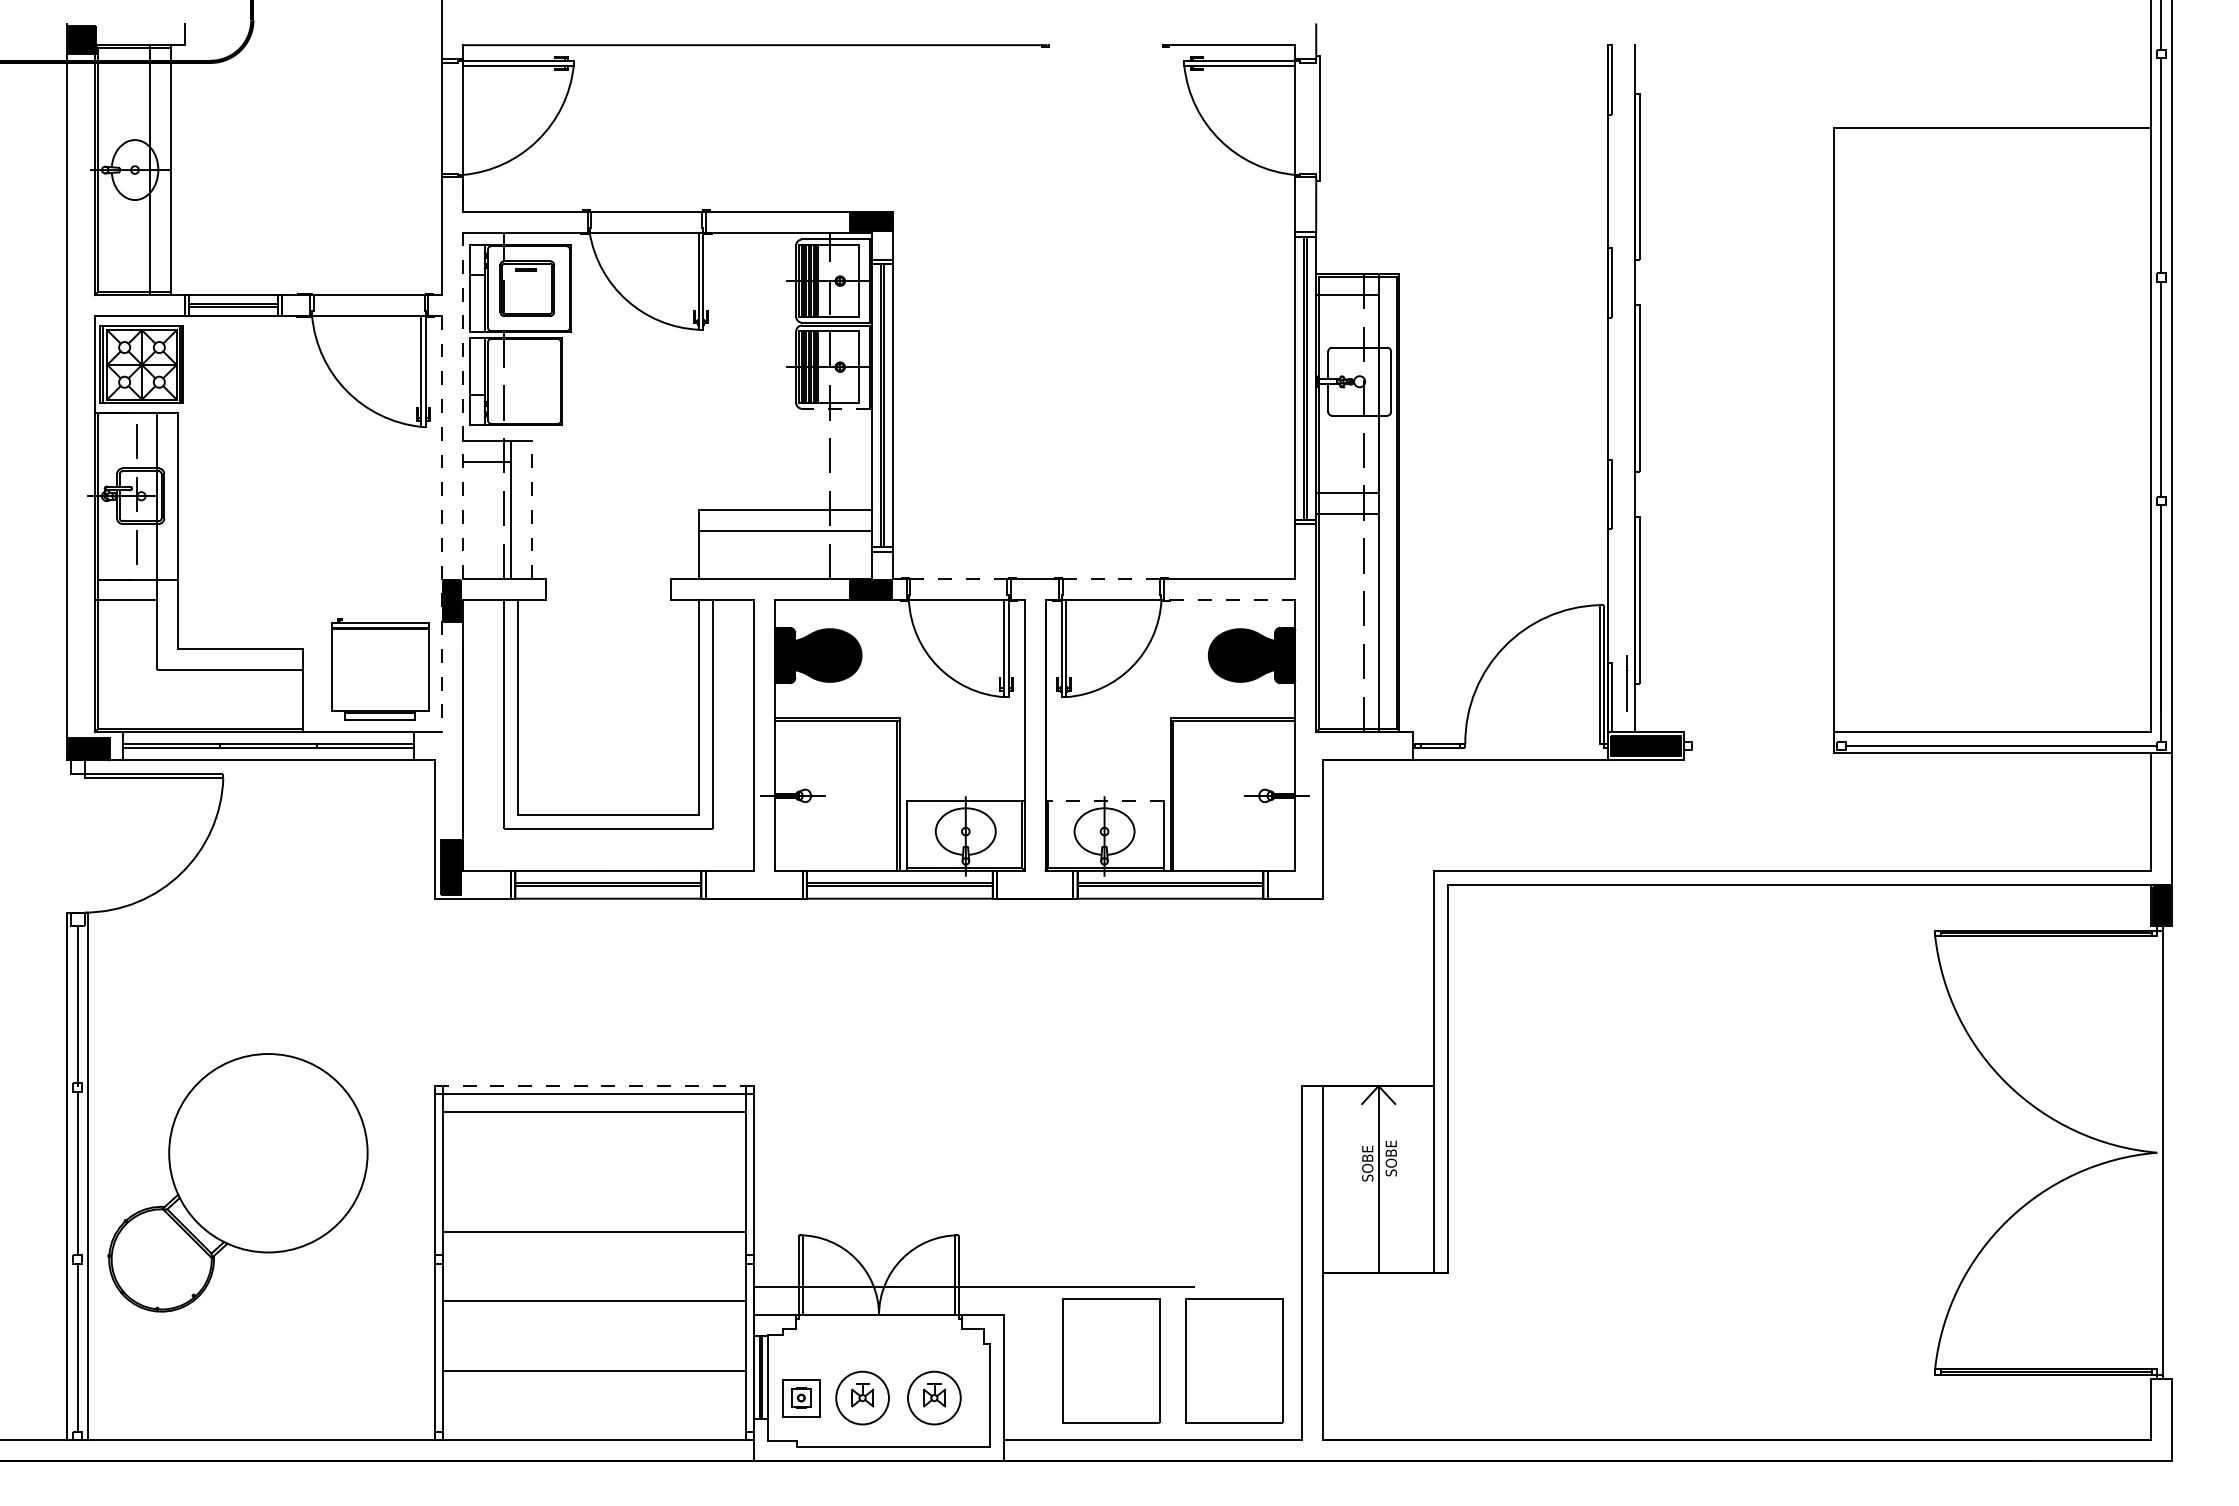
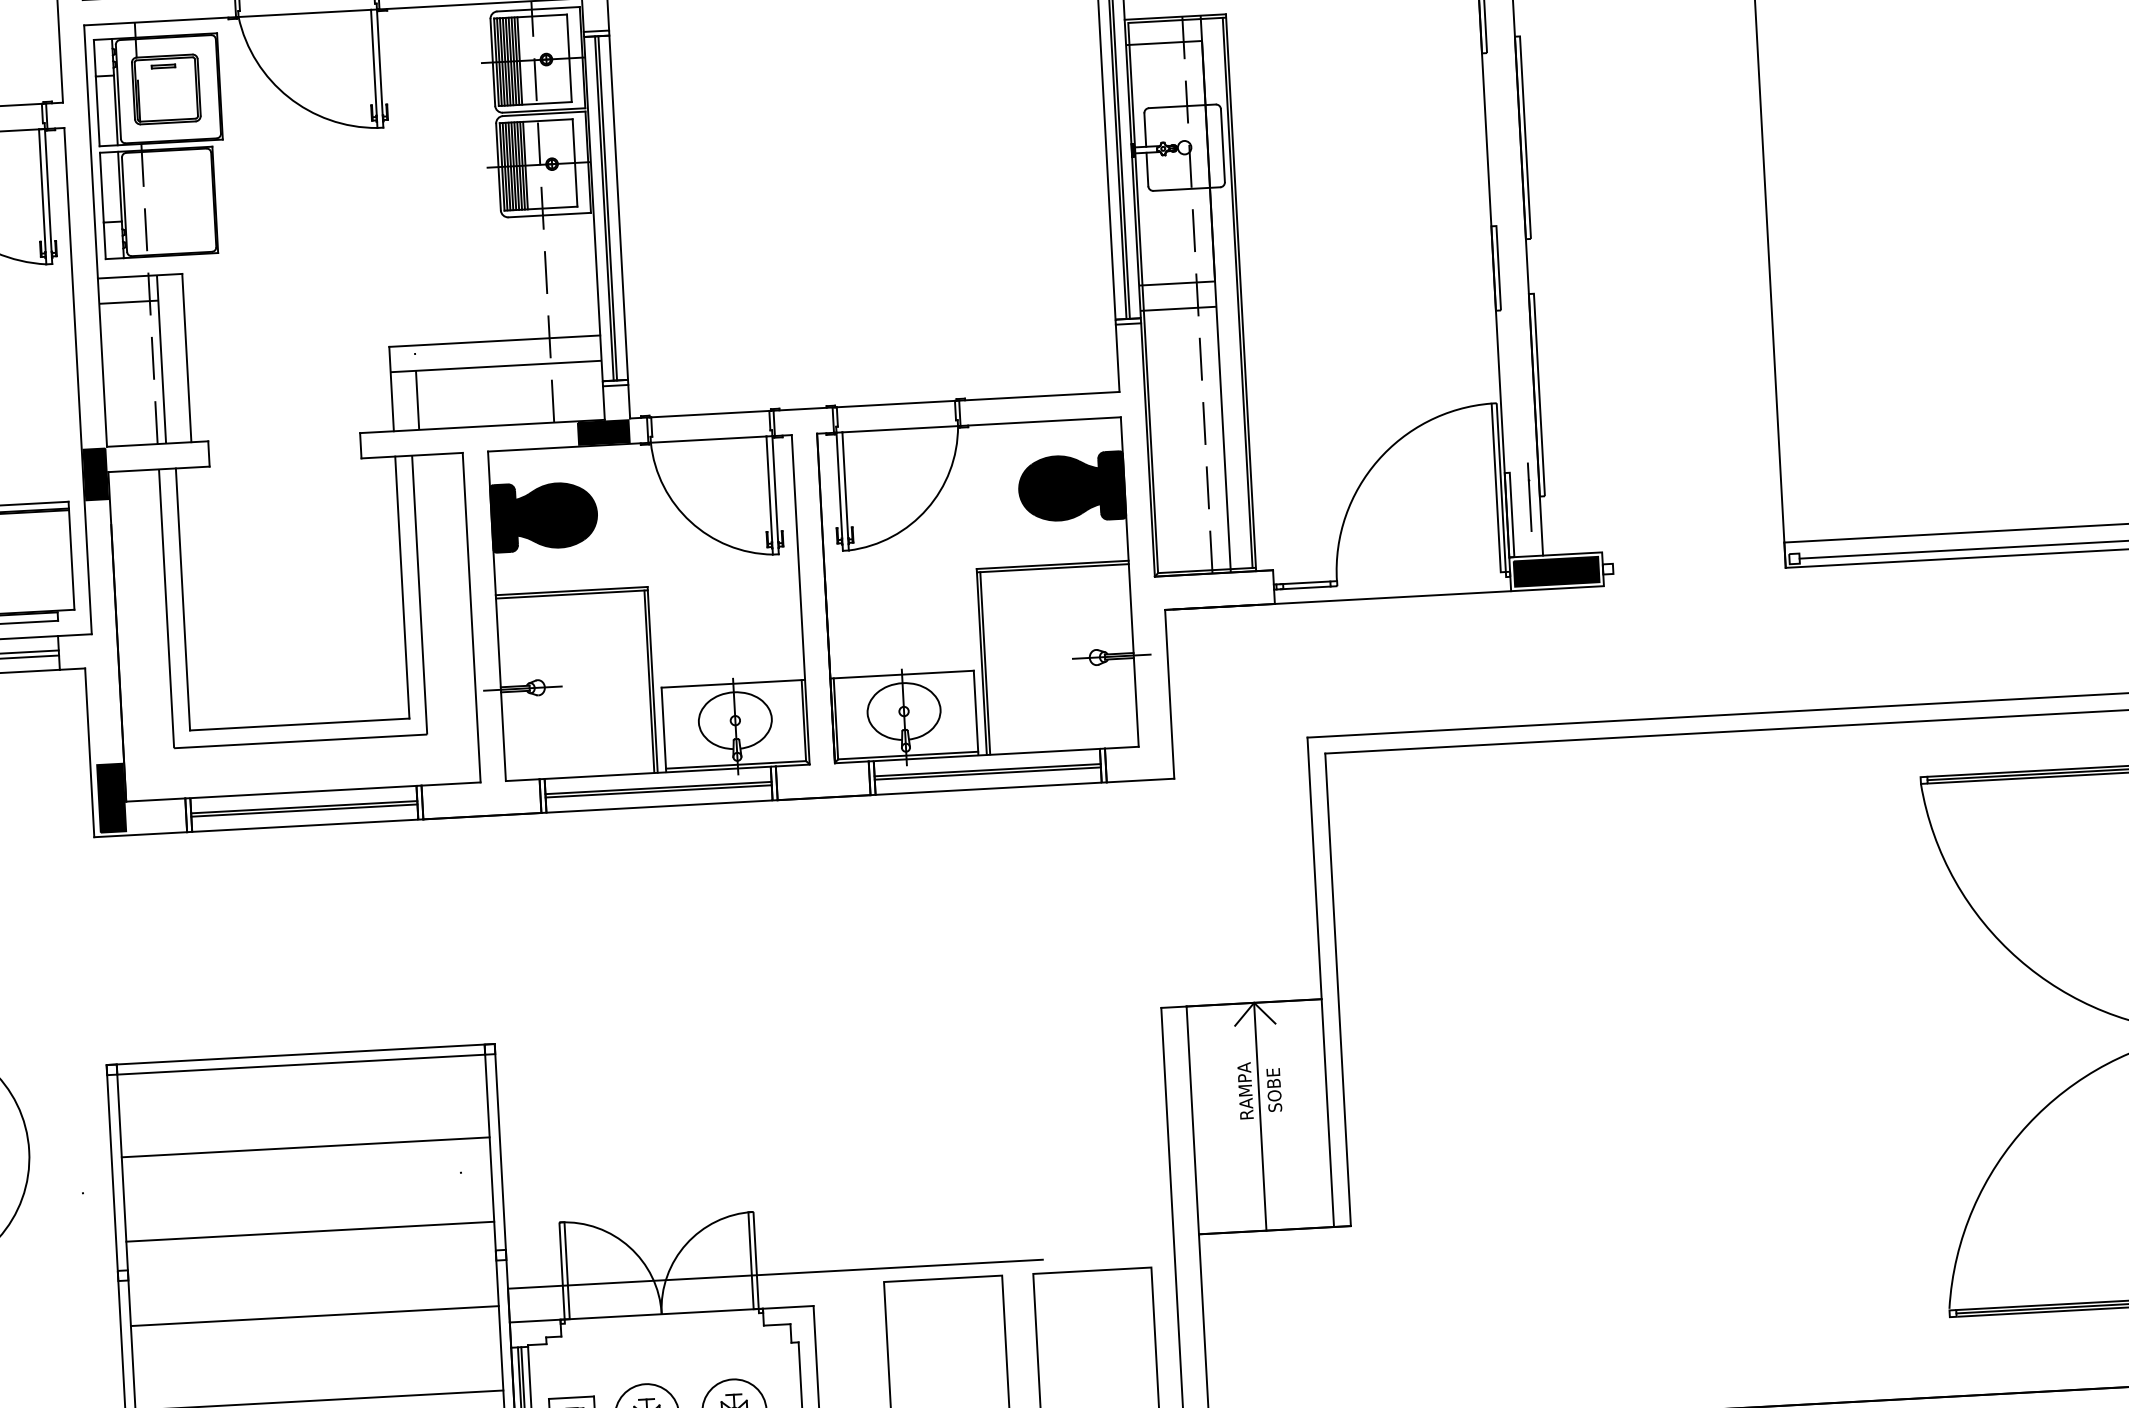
line: (462, 405) -> (95, 235), dashed -> solid
line: (836, 408) -> (550, 214), dashed -> solid
line: (532, 509) -> (187, 357), dashed -> solid
line: (441, 524) -> (77, 381), dashed -> solid
line: (719, 554) -> (417, 399), added
line: (958, 579) -> (709, 414), dashed -> solid
line: (1111, 579) -> (895, 404), dashed -> solid
line: (1229, 599) -> (1040, 421), dashed -> solid
line: (1104, 801) -> (902, 674), dashed -> solid
line: (594, 1086) -> (300, 1055), dashed -> solid
line: (594, 1112) -> (305, 1147), moved
text: (1367, 1157) -> (1245, 1090), SOBE -> RAMPA

